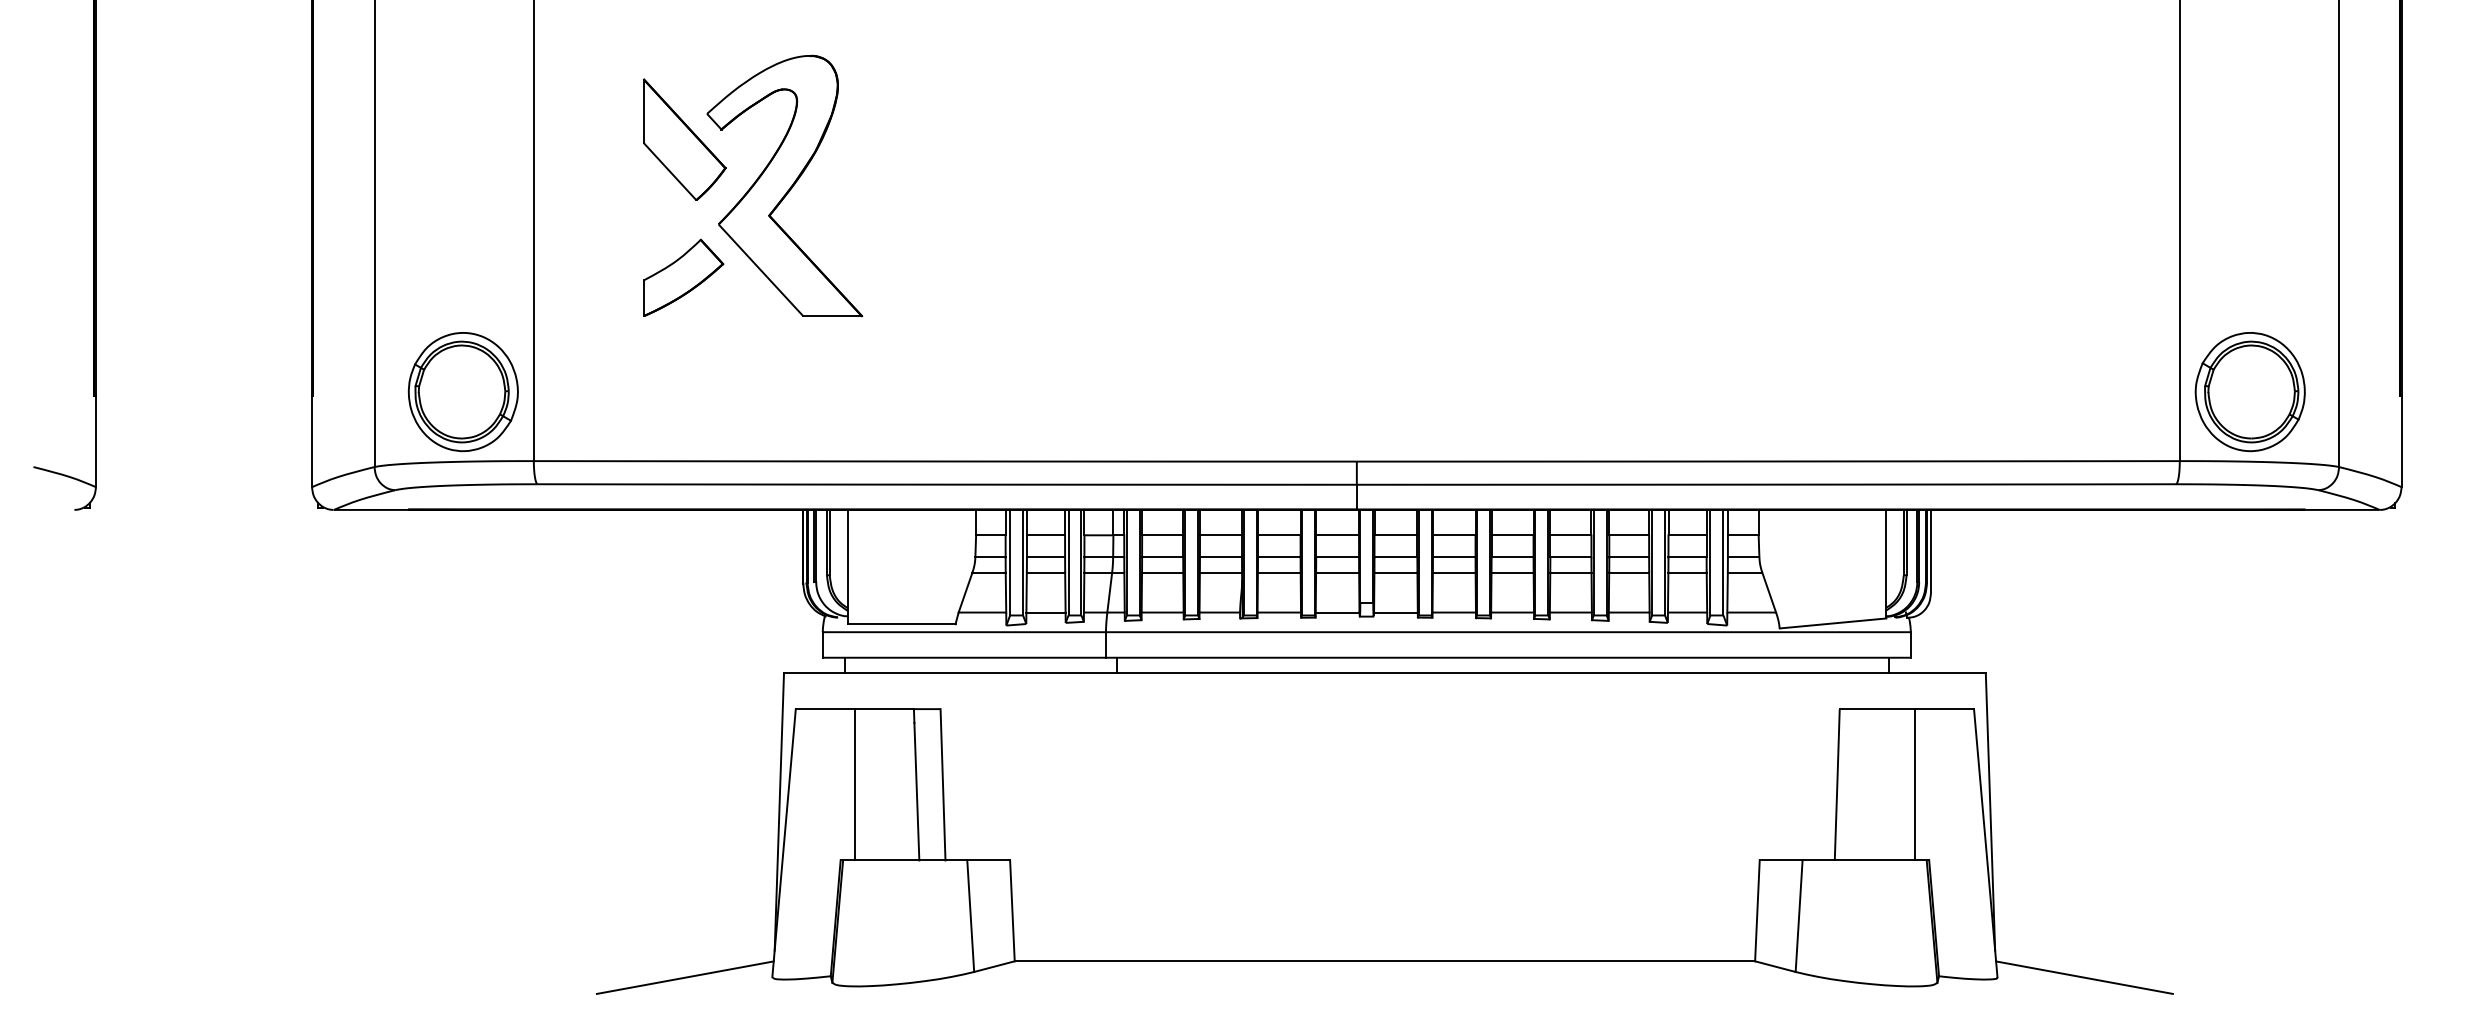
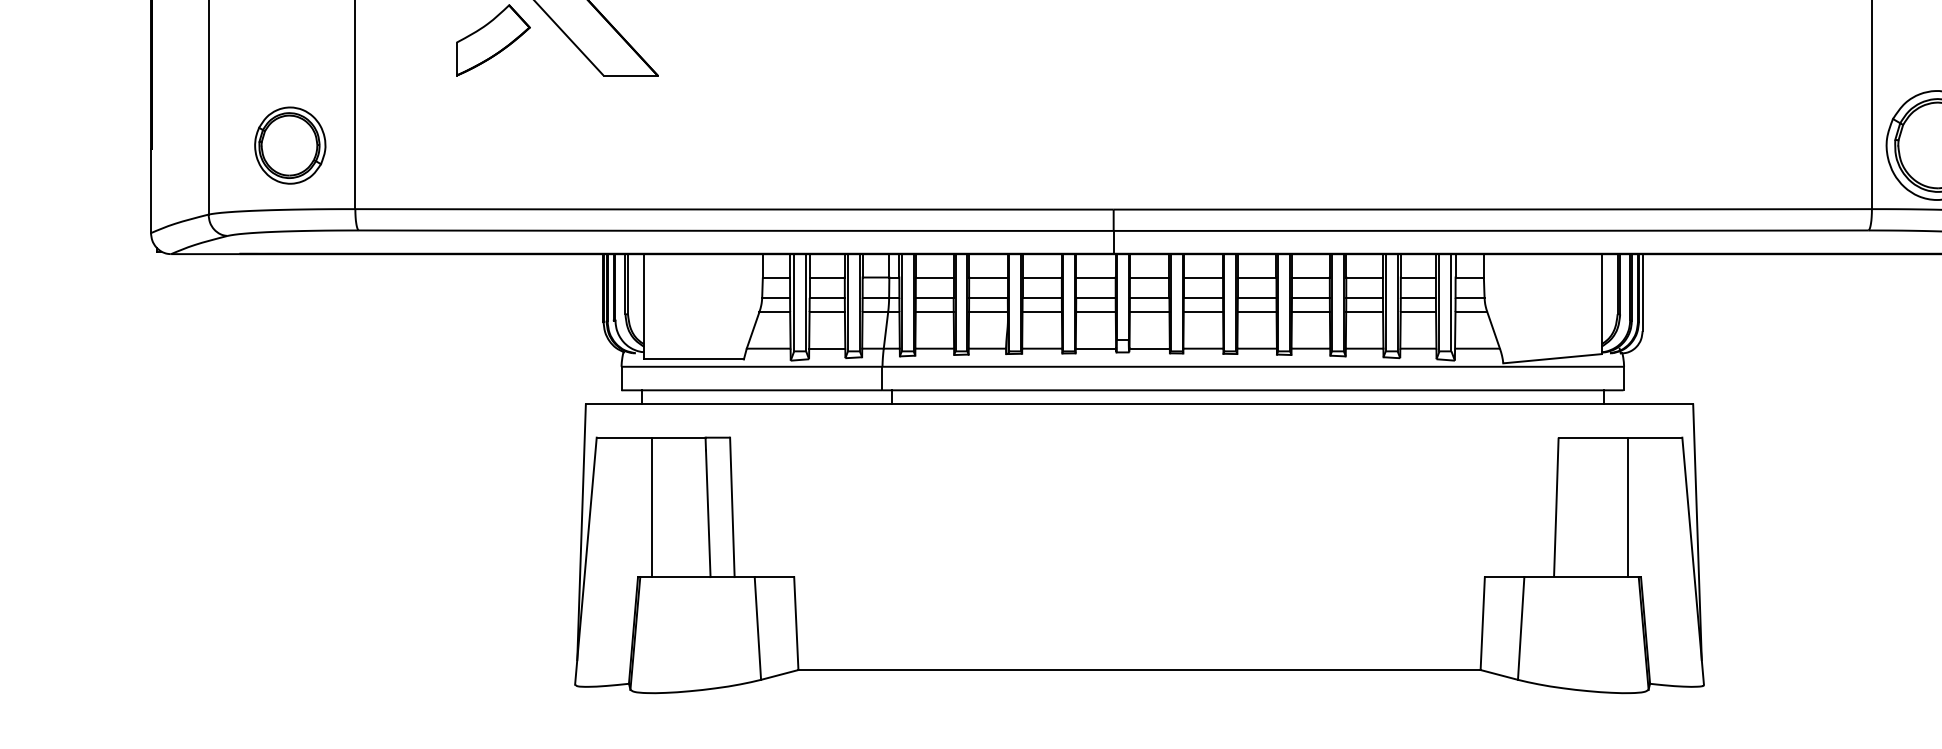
part: (462, 392) -> (289, 145), size x0.7
line: (684, 977) -> (494, 684), removed
line: (2084, 977) -> (1784, 684), removed

